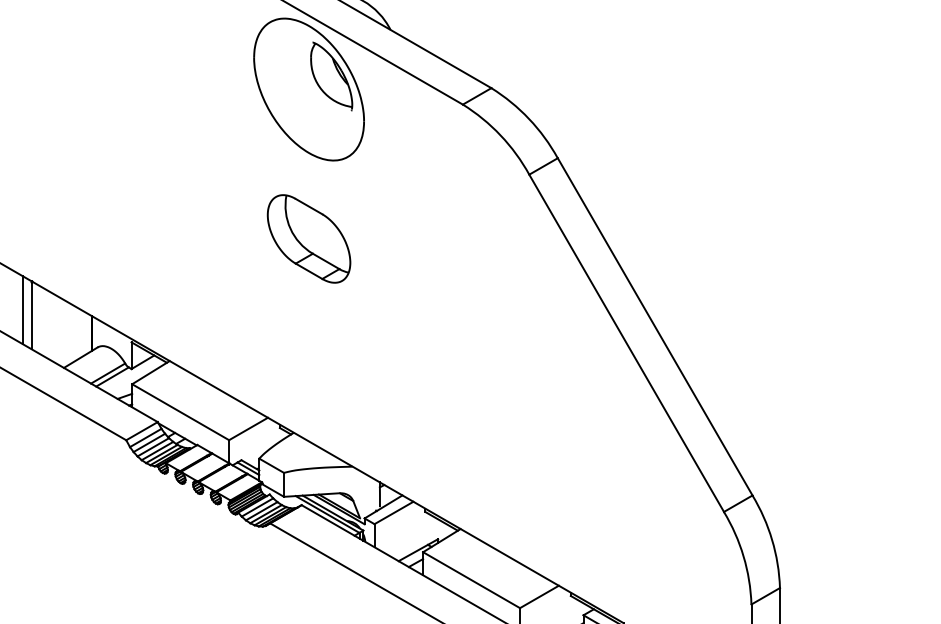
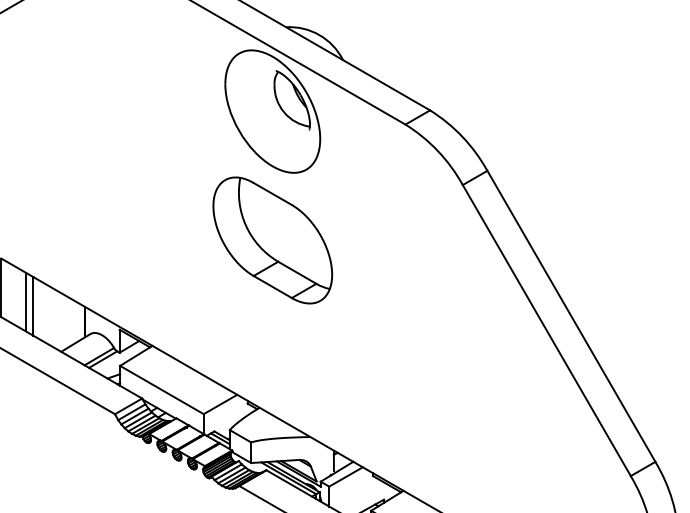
part: (308, 238) -> (272, 240), size x1.67

